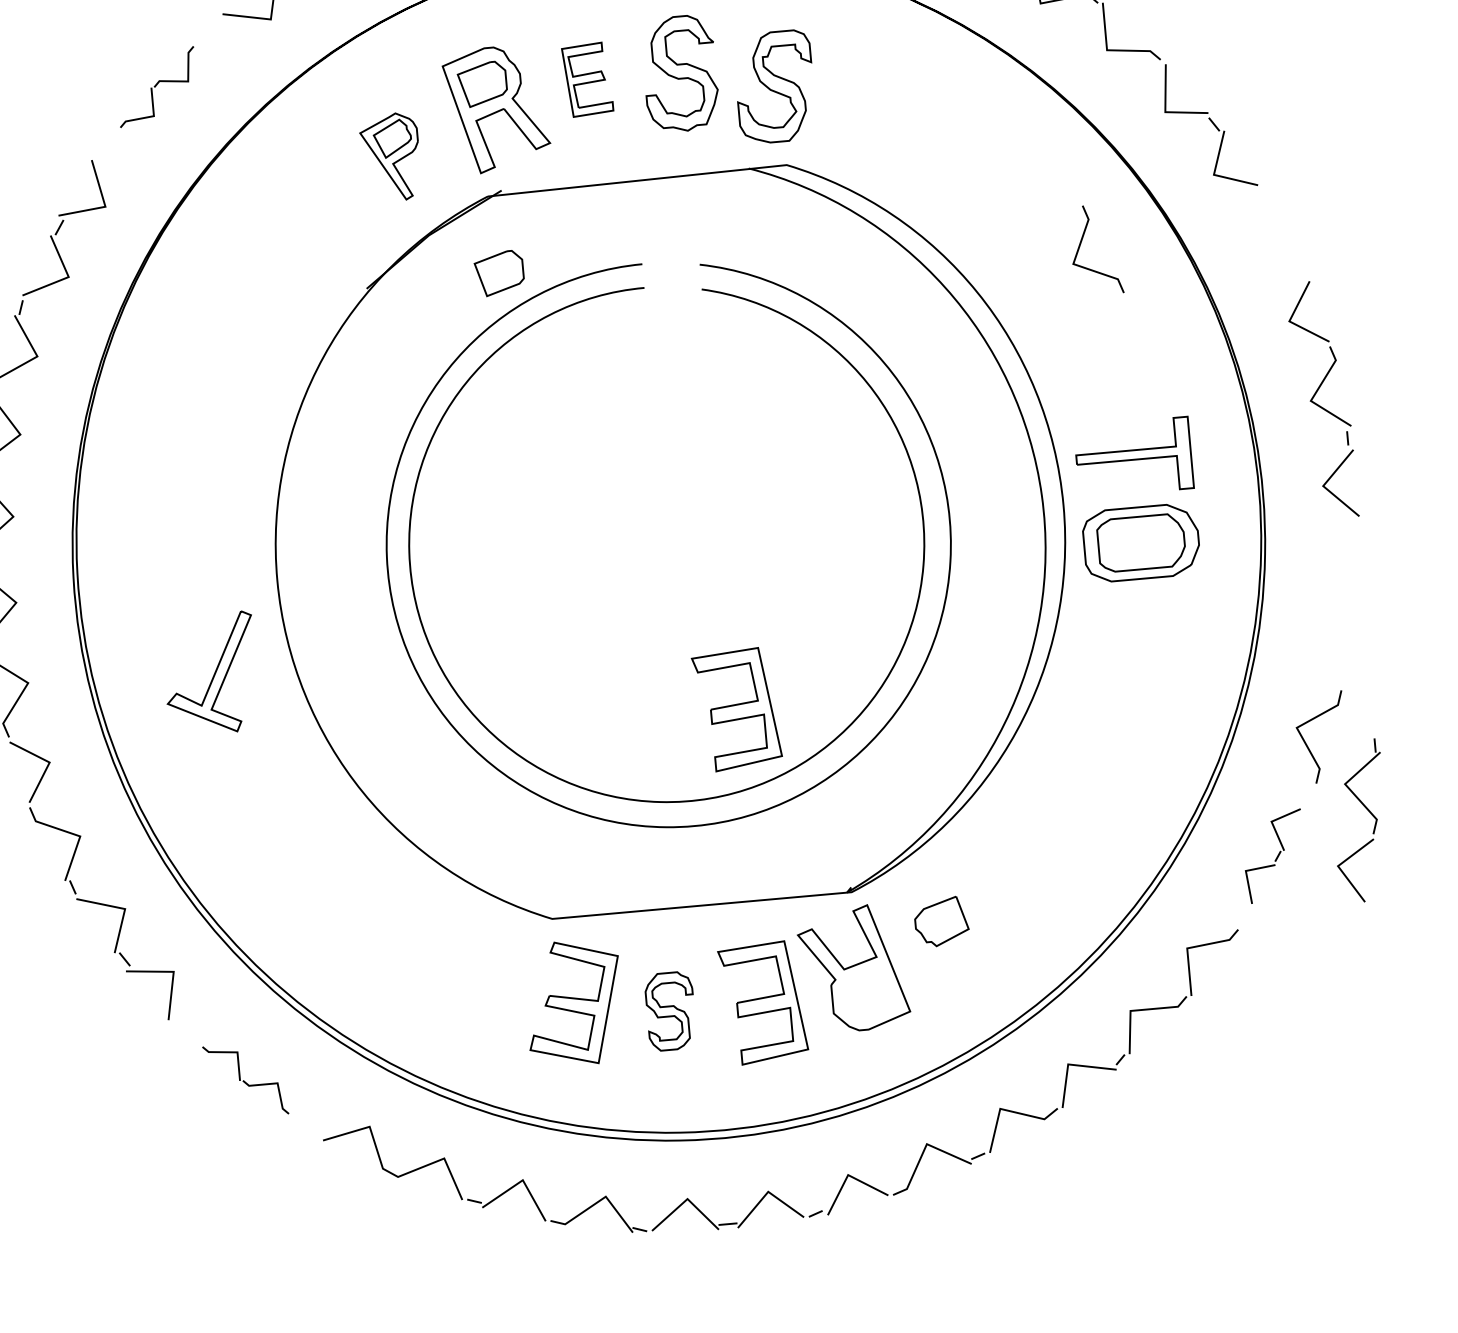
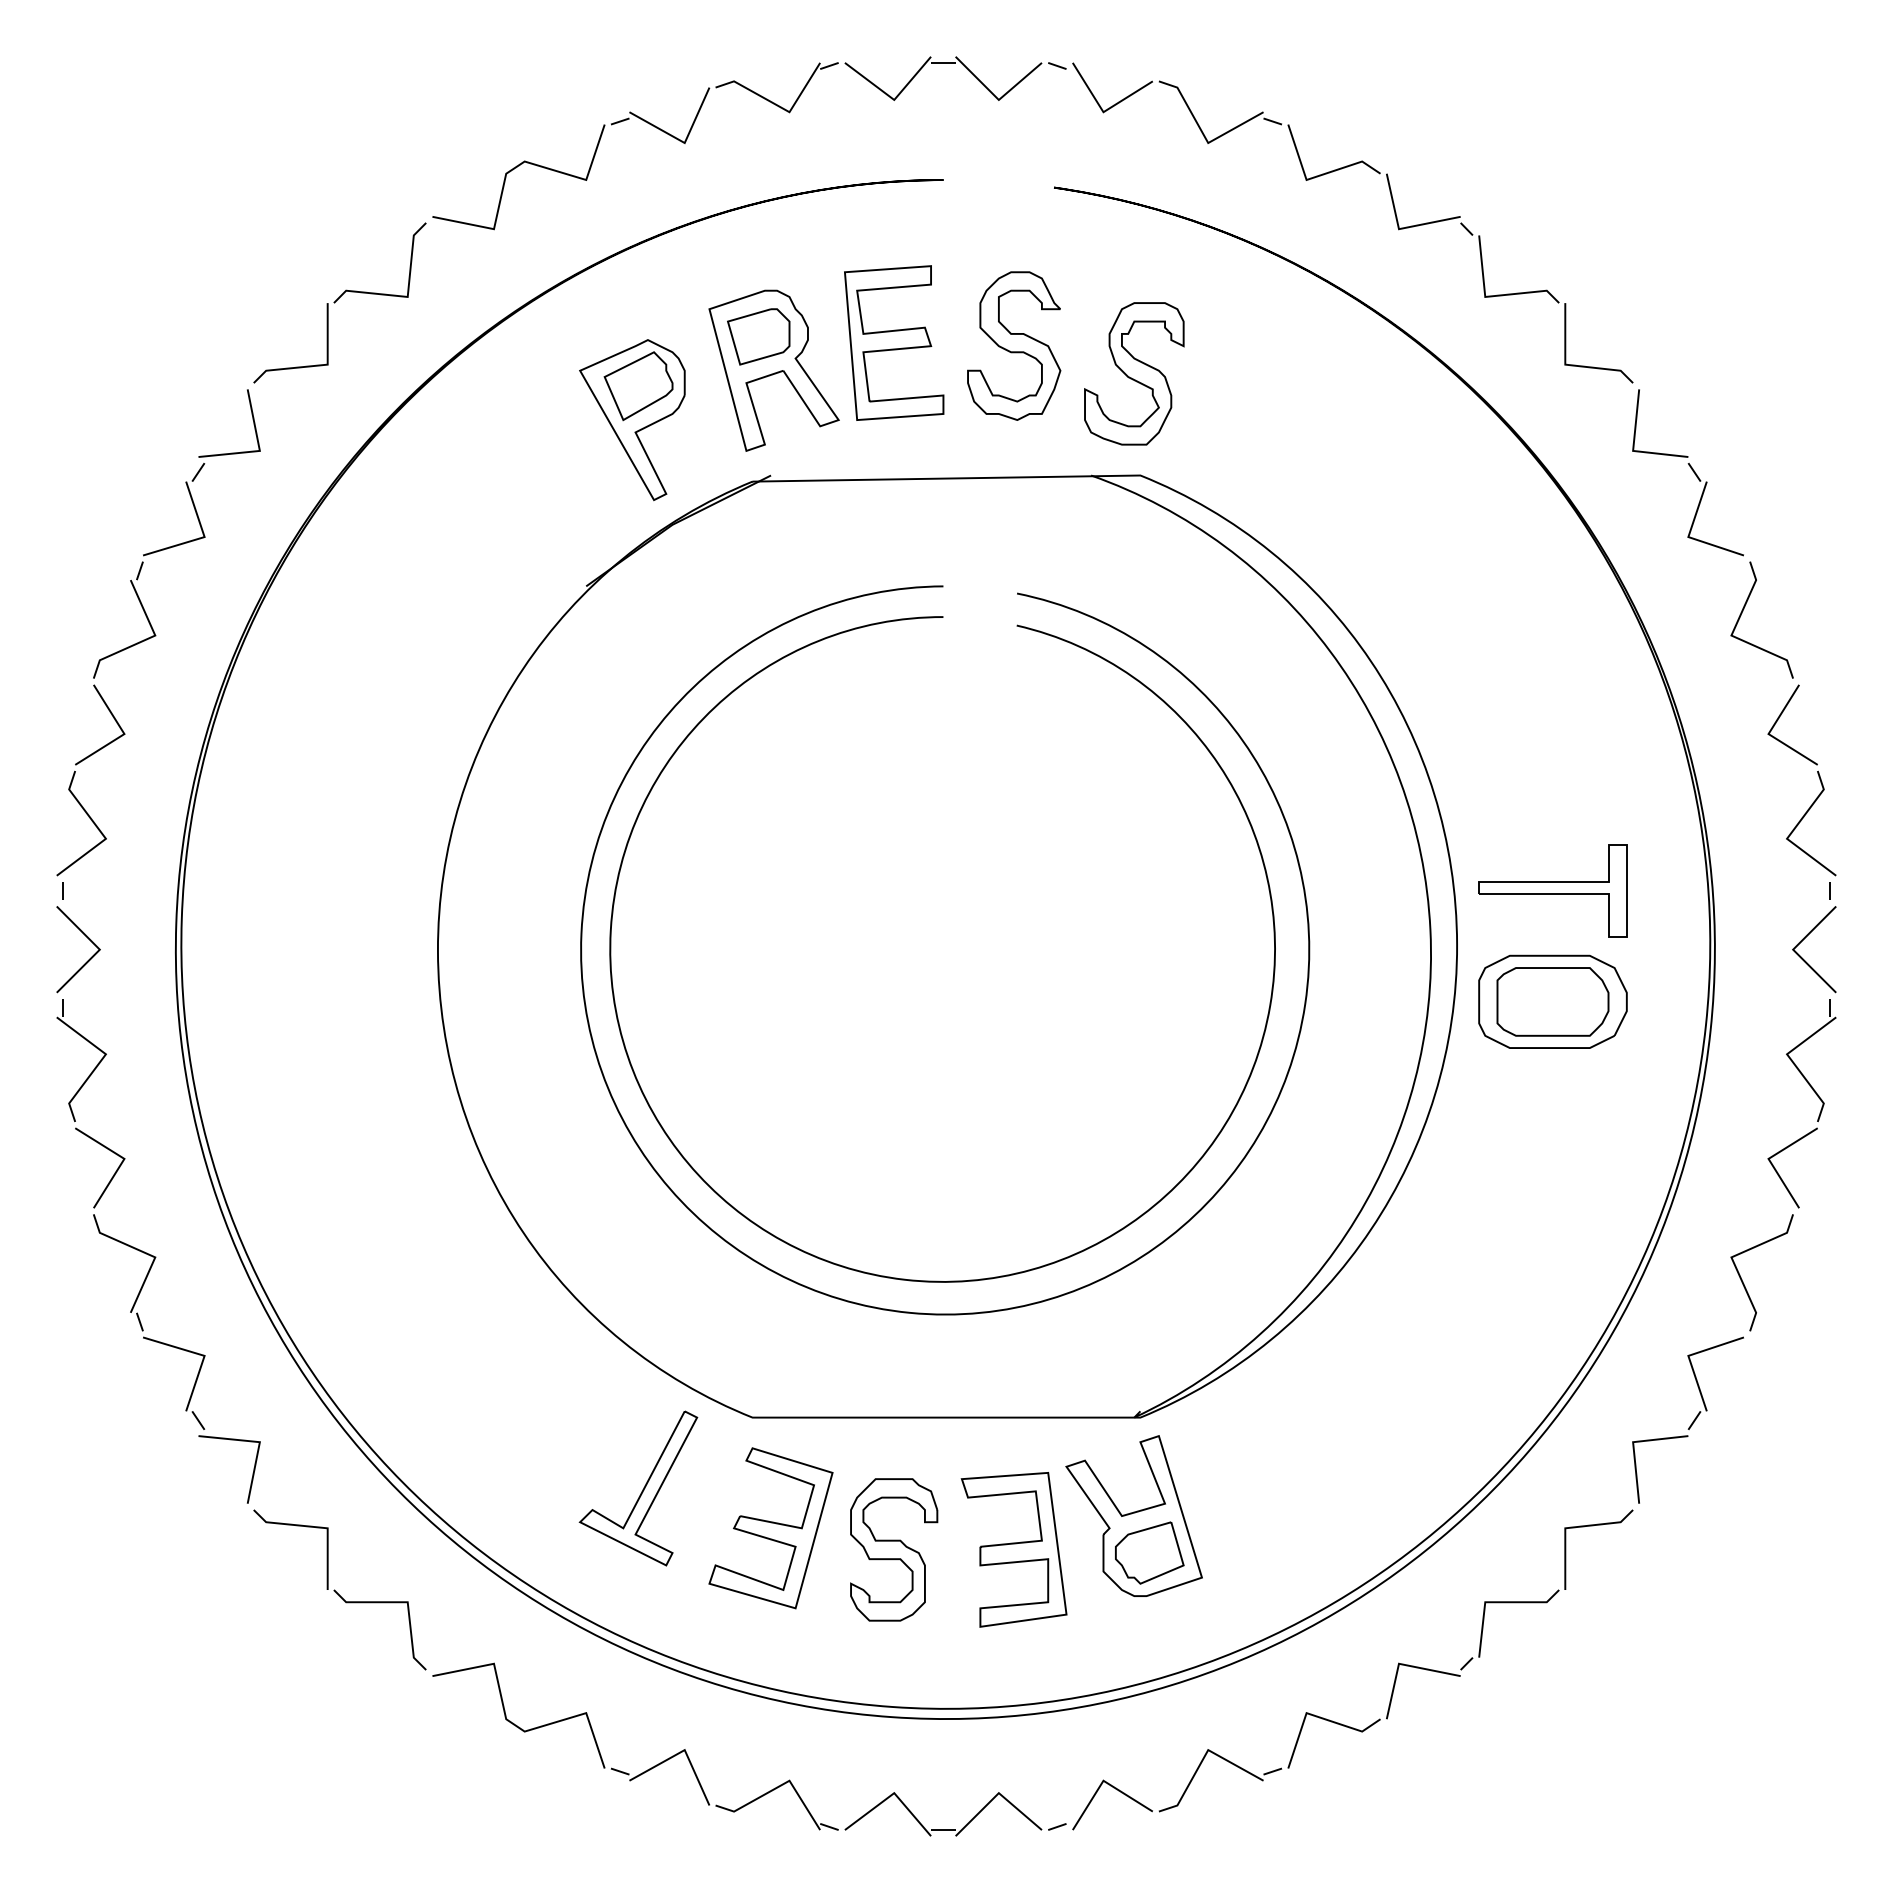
part: (587, 79) -> (894, 342), size x1.67
part: (156, 86) -> (339, 302), size x1.67
part: (390, 157) -> (632, 420), size x1.43
curve: (1081, 244) -> (1743, 611), moved
part: (499, 273) -> (758, 581), removed
part: (210, 673) -> (638, 1488), moved
part: (736, 709) -> (1013, 1169), removed
part: (1369, 813) -> (1815, 1094), moved
part: (1274, 856) -> (1687, 1419), size x1.43
part: (941, 921) -> (1149, 1552), moved
part: (670, 1010) -> (894, 1549), size x1.43
part: (245, 1080) -> (339, 1589), size x1.67

